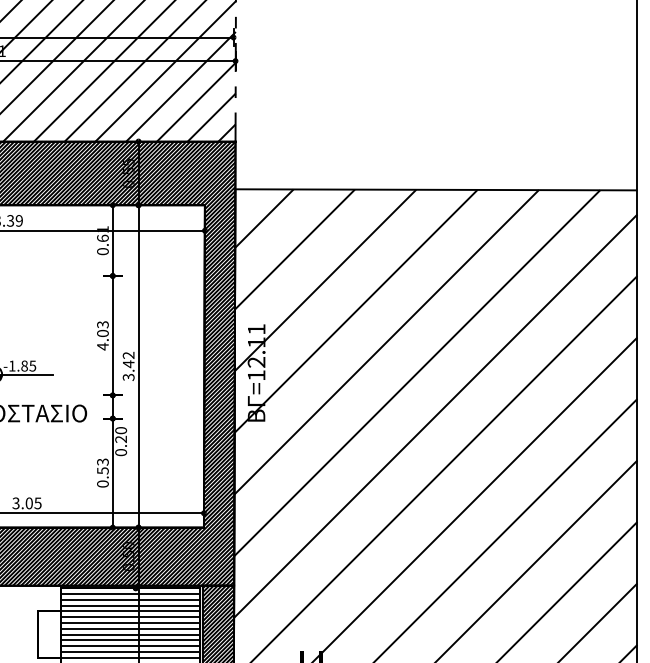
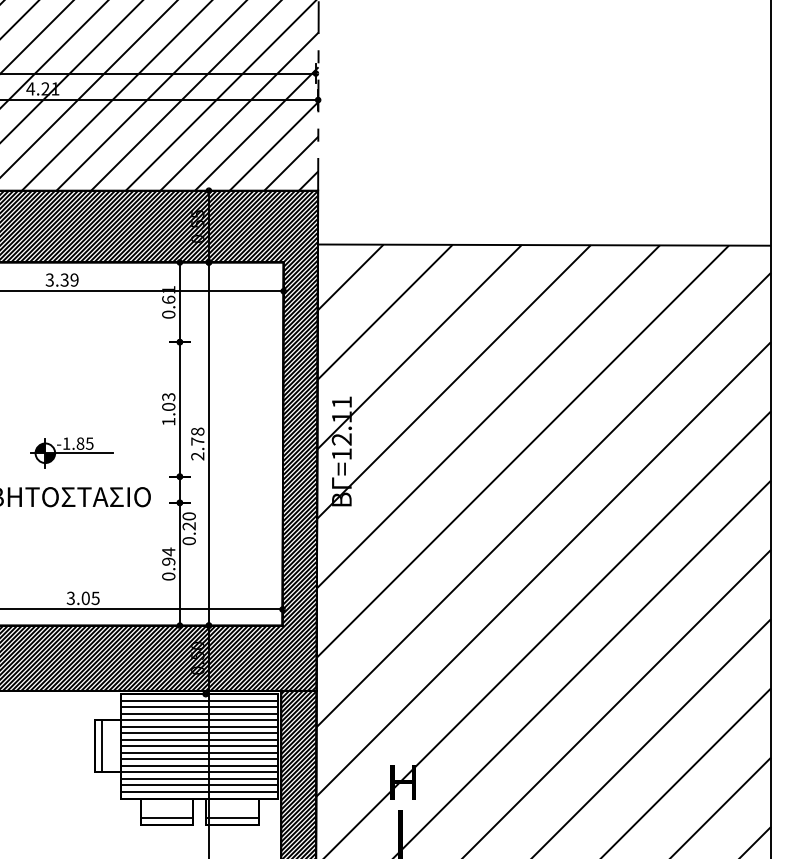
text: (102, 346) -> (168, 421), 4.03 -> 1.03
text: (128, 365) -> (197, 443), 3.42 -> 2.78
text: (102, 466) -> (168, 556), 0.53 -> 0.94
line: (43, 634) -> (101, 746), added

